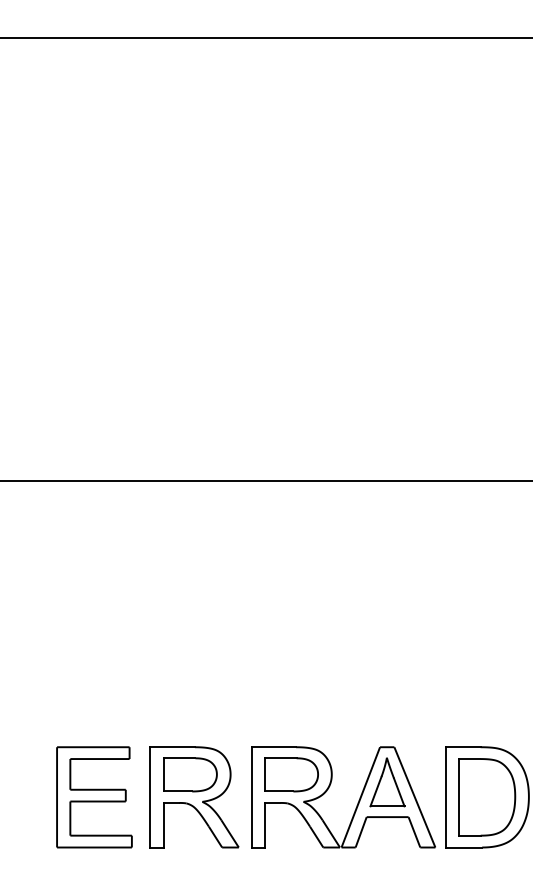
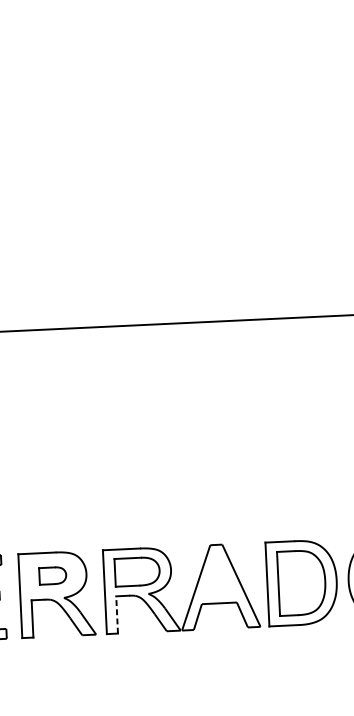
part: (190, 774) -> (52, 575), size x0.6
part: (387, 782) -> (217, 574), removed
line: (264, 824) -> (116, 614), solid -> dashed

